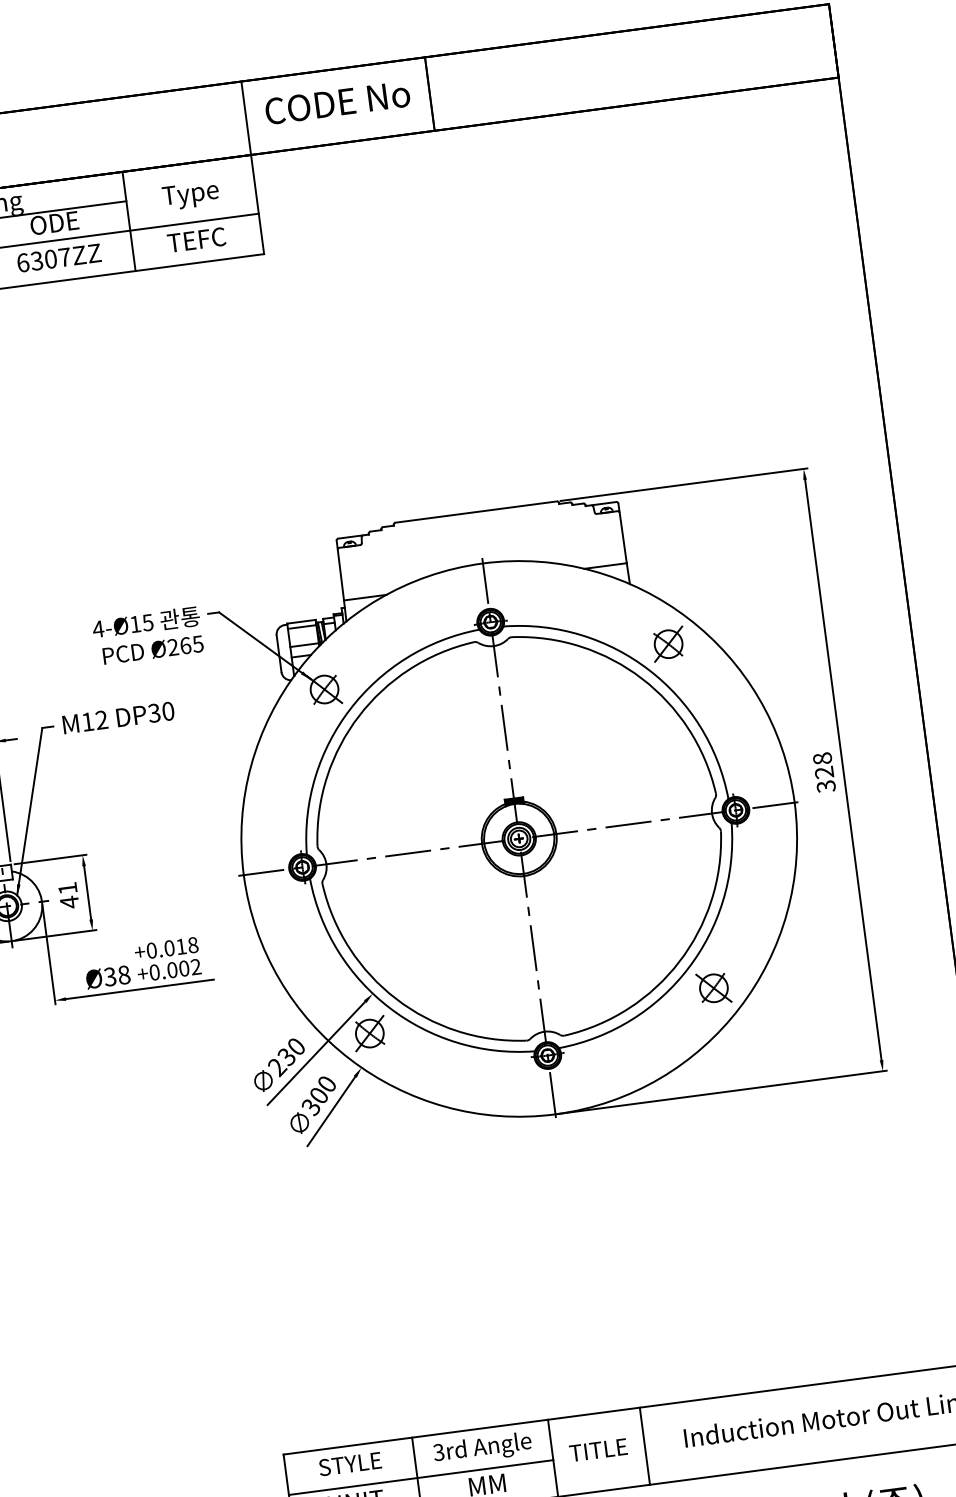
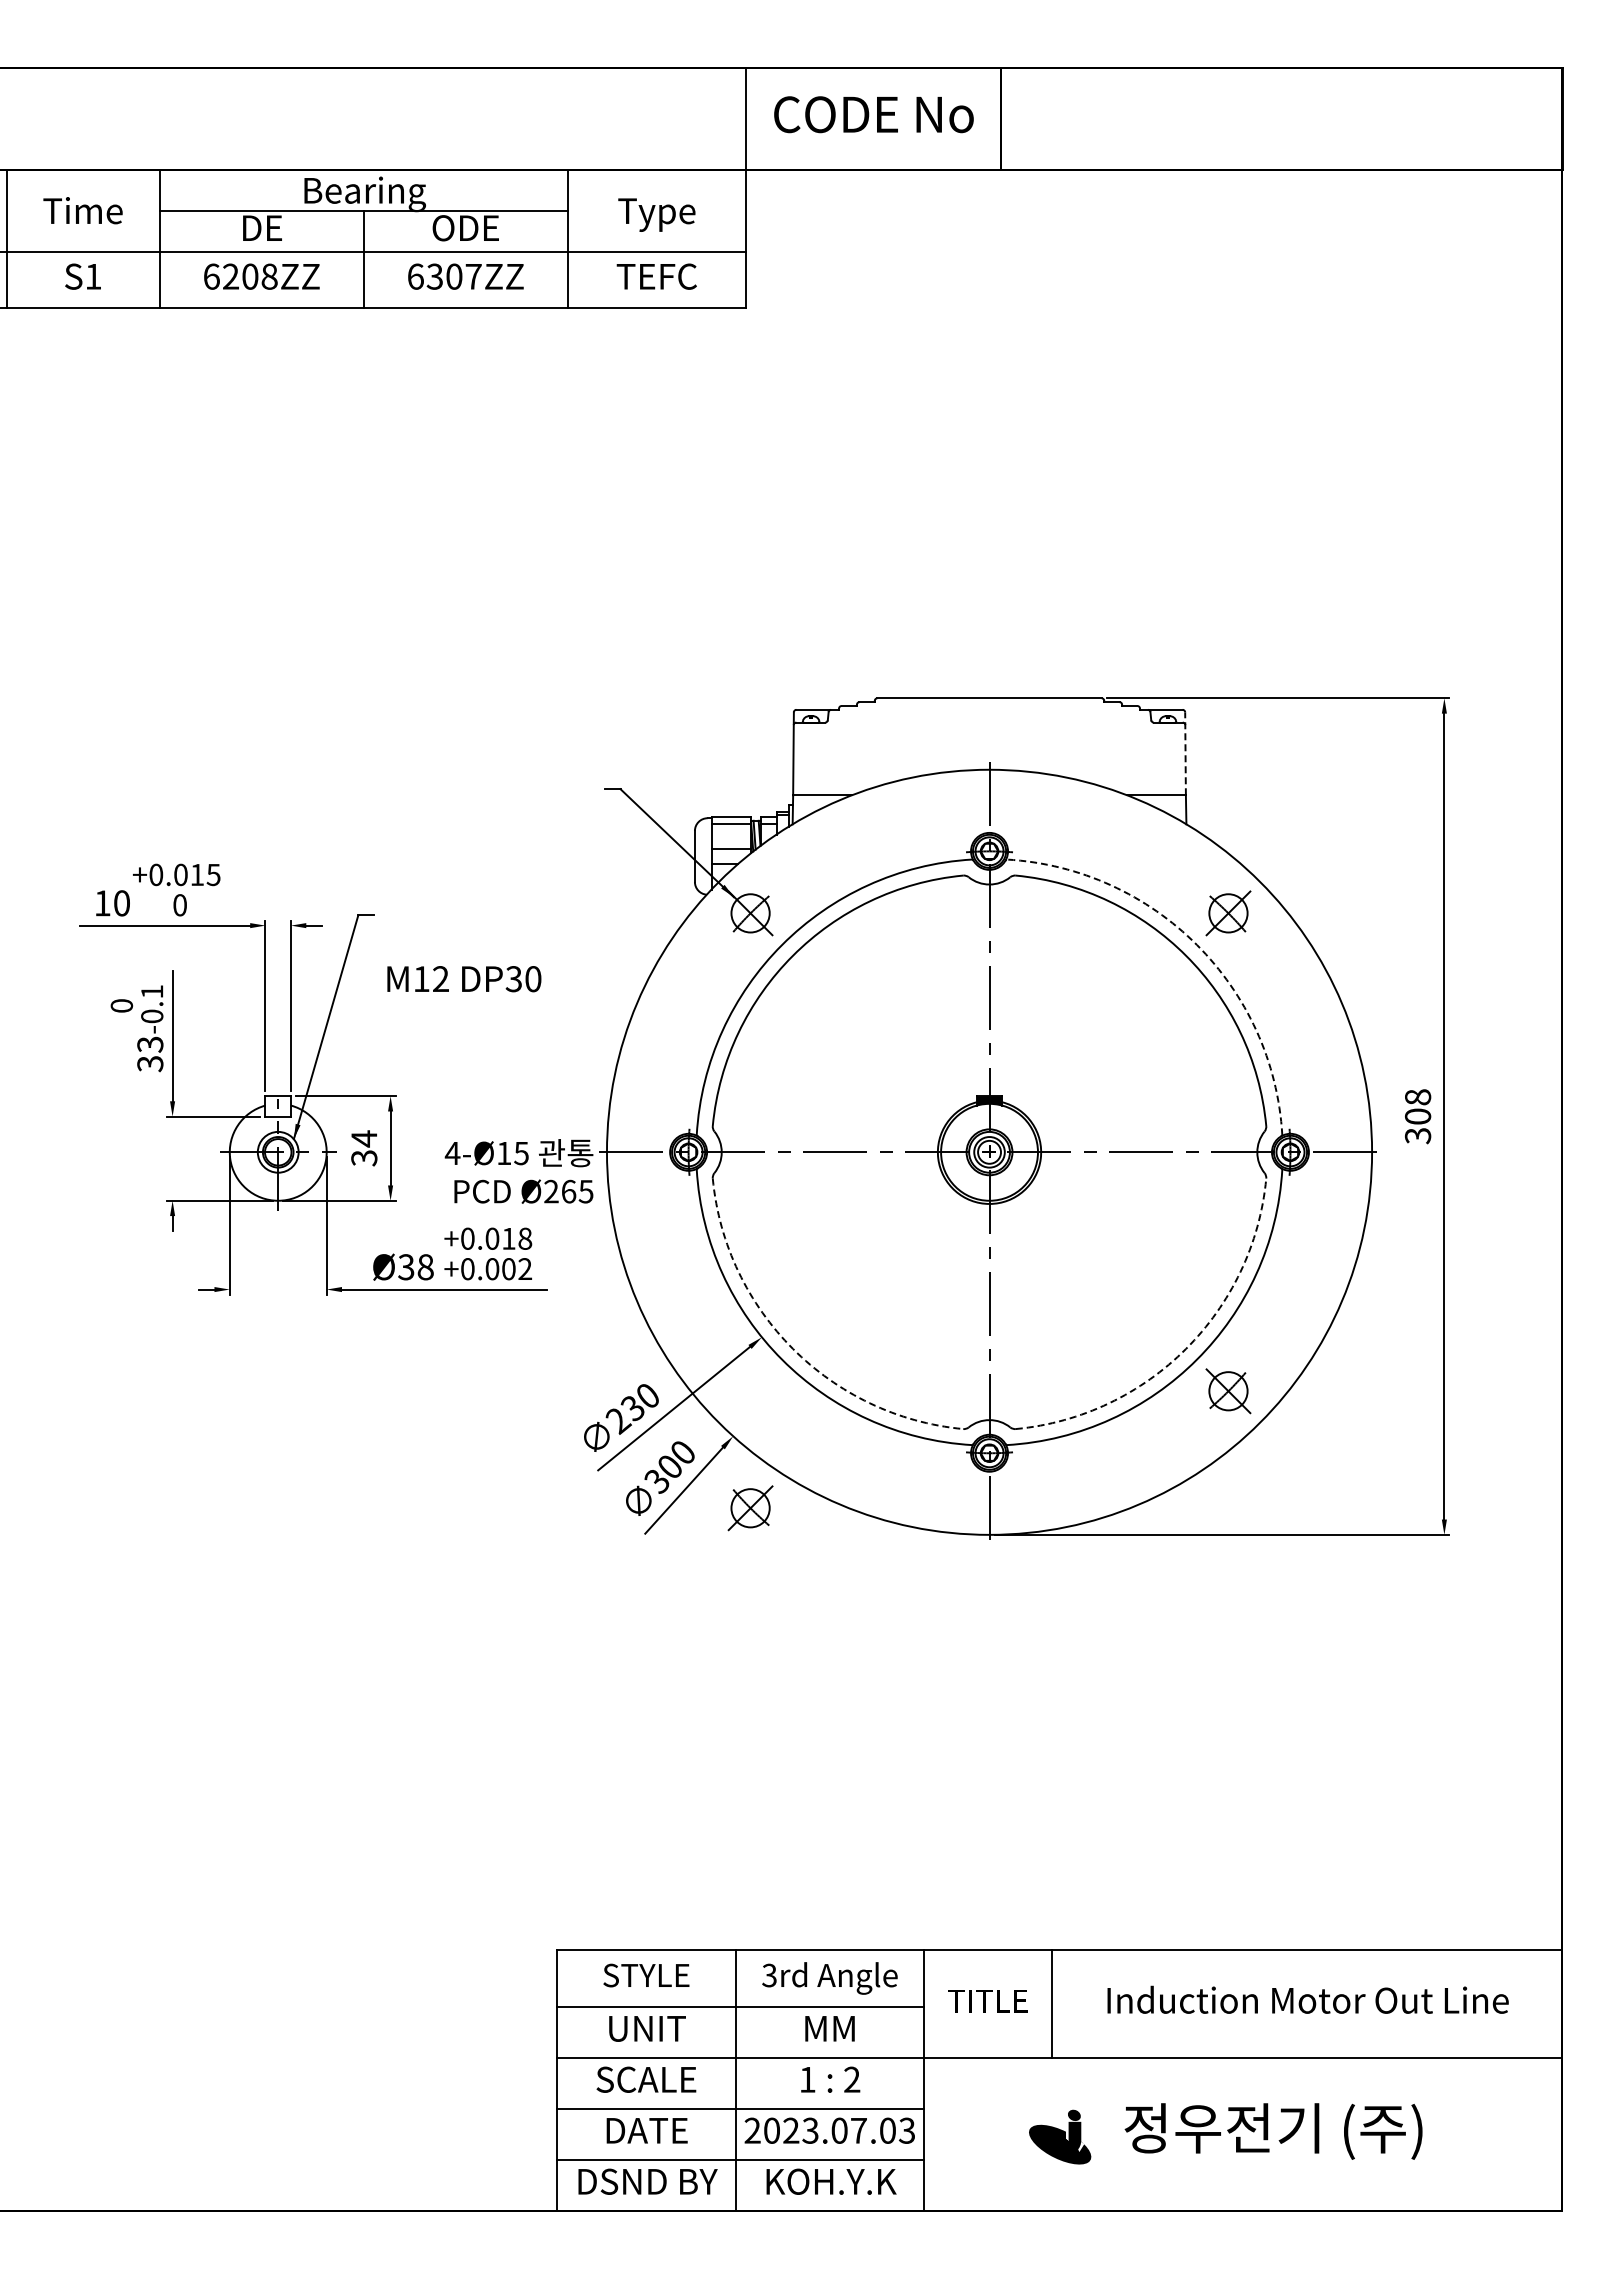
line: (622, 533) -> (1185, 753), solid -> dashed
text: (147, 636) -> (518, 1171), moved
arc: (648, 669) -> (1196, 944), solid -> dashed
text: (118, 718) -> (464, 979), moved
text: (824, 772) -> (1418, 1116), 328 -> 308
text: (68, 895) -> (364, 1148), 41 -> 34
arc: (679, 961) -> (1186, 1348), solid -> dashed
arc: (395, 998) -> (792, 1348), solid -> dashed
part: (369, 1033) -> (750, 1508), moved

